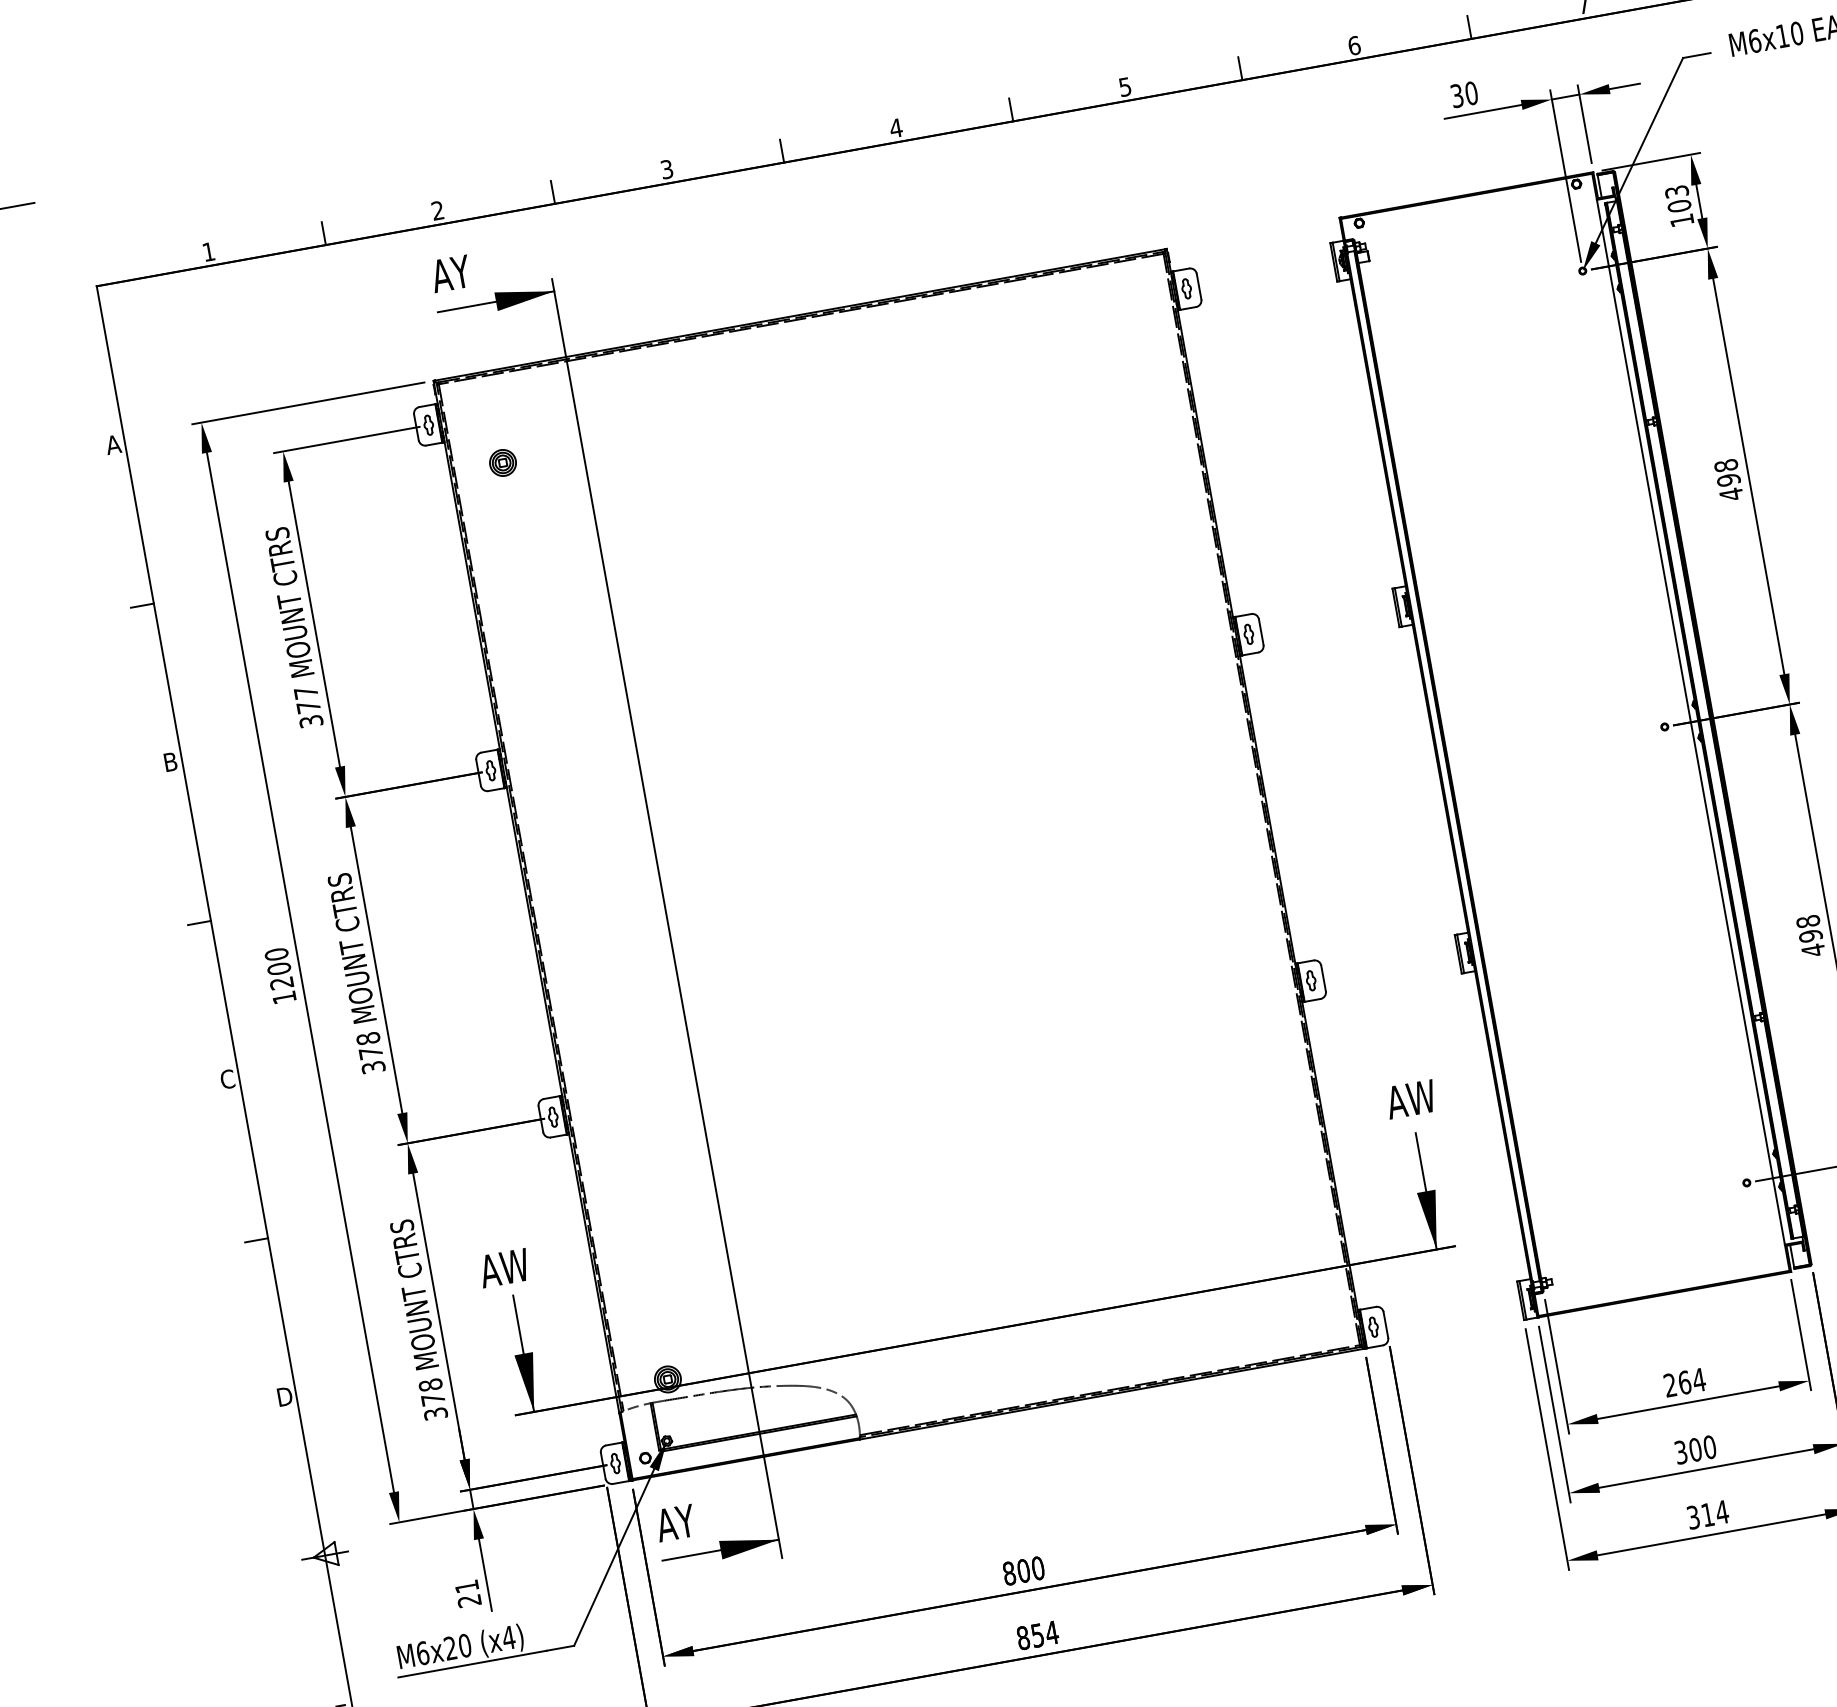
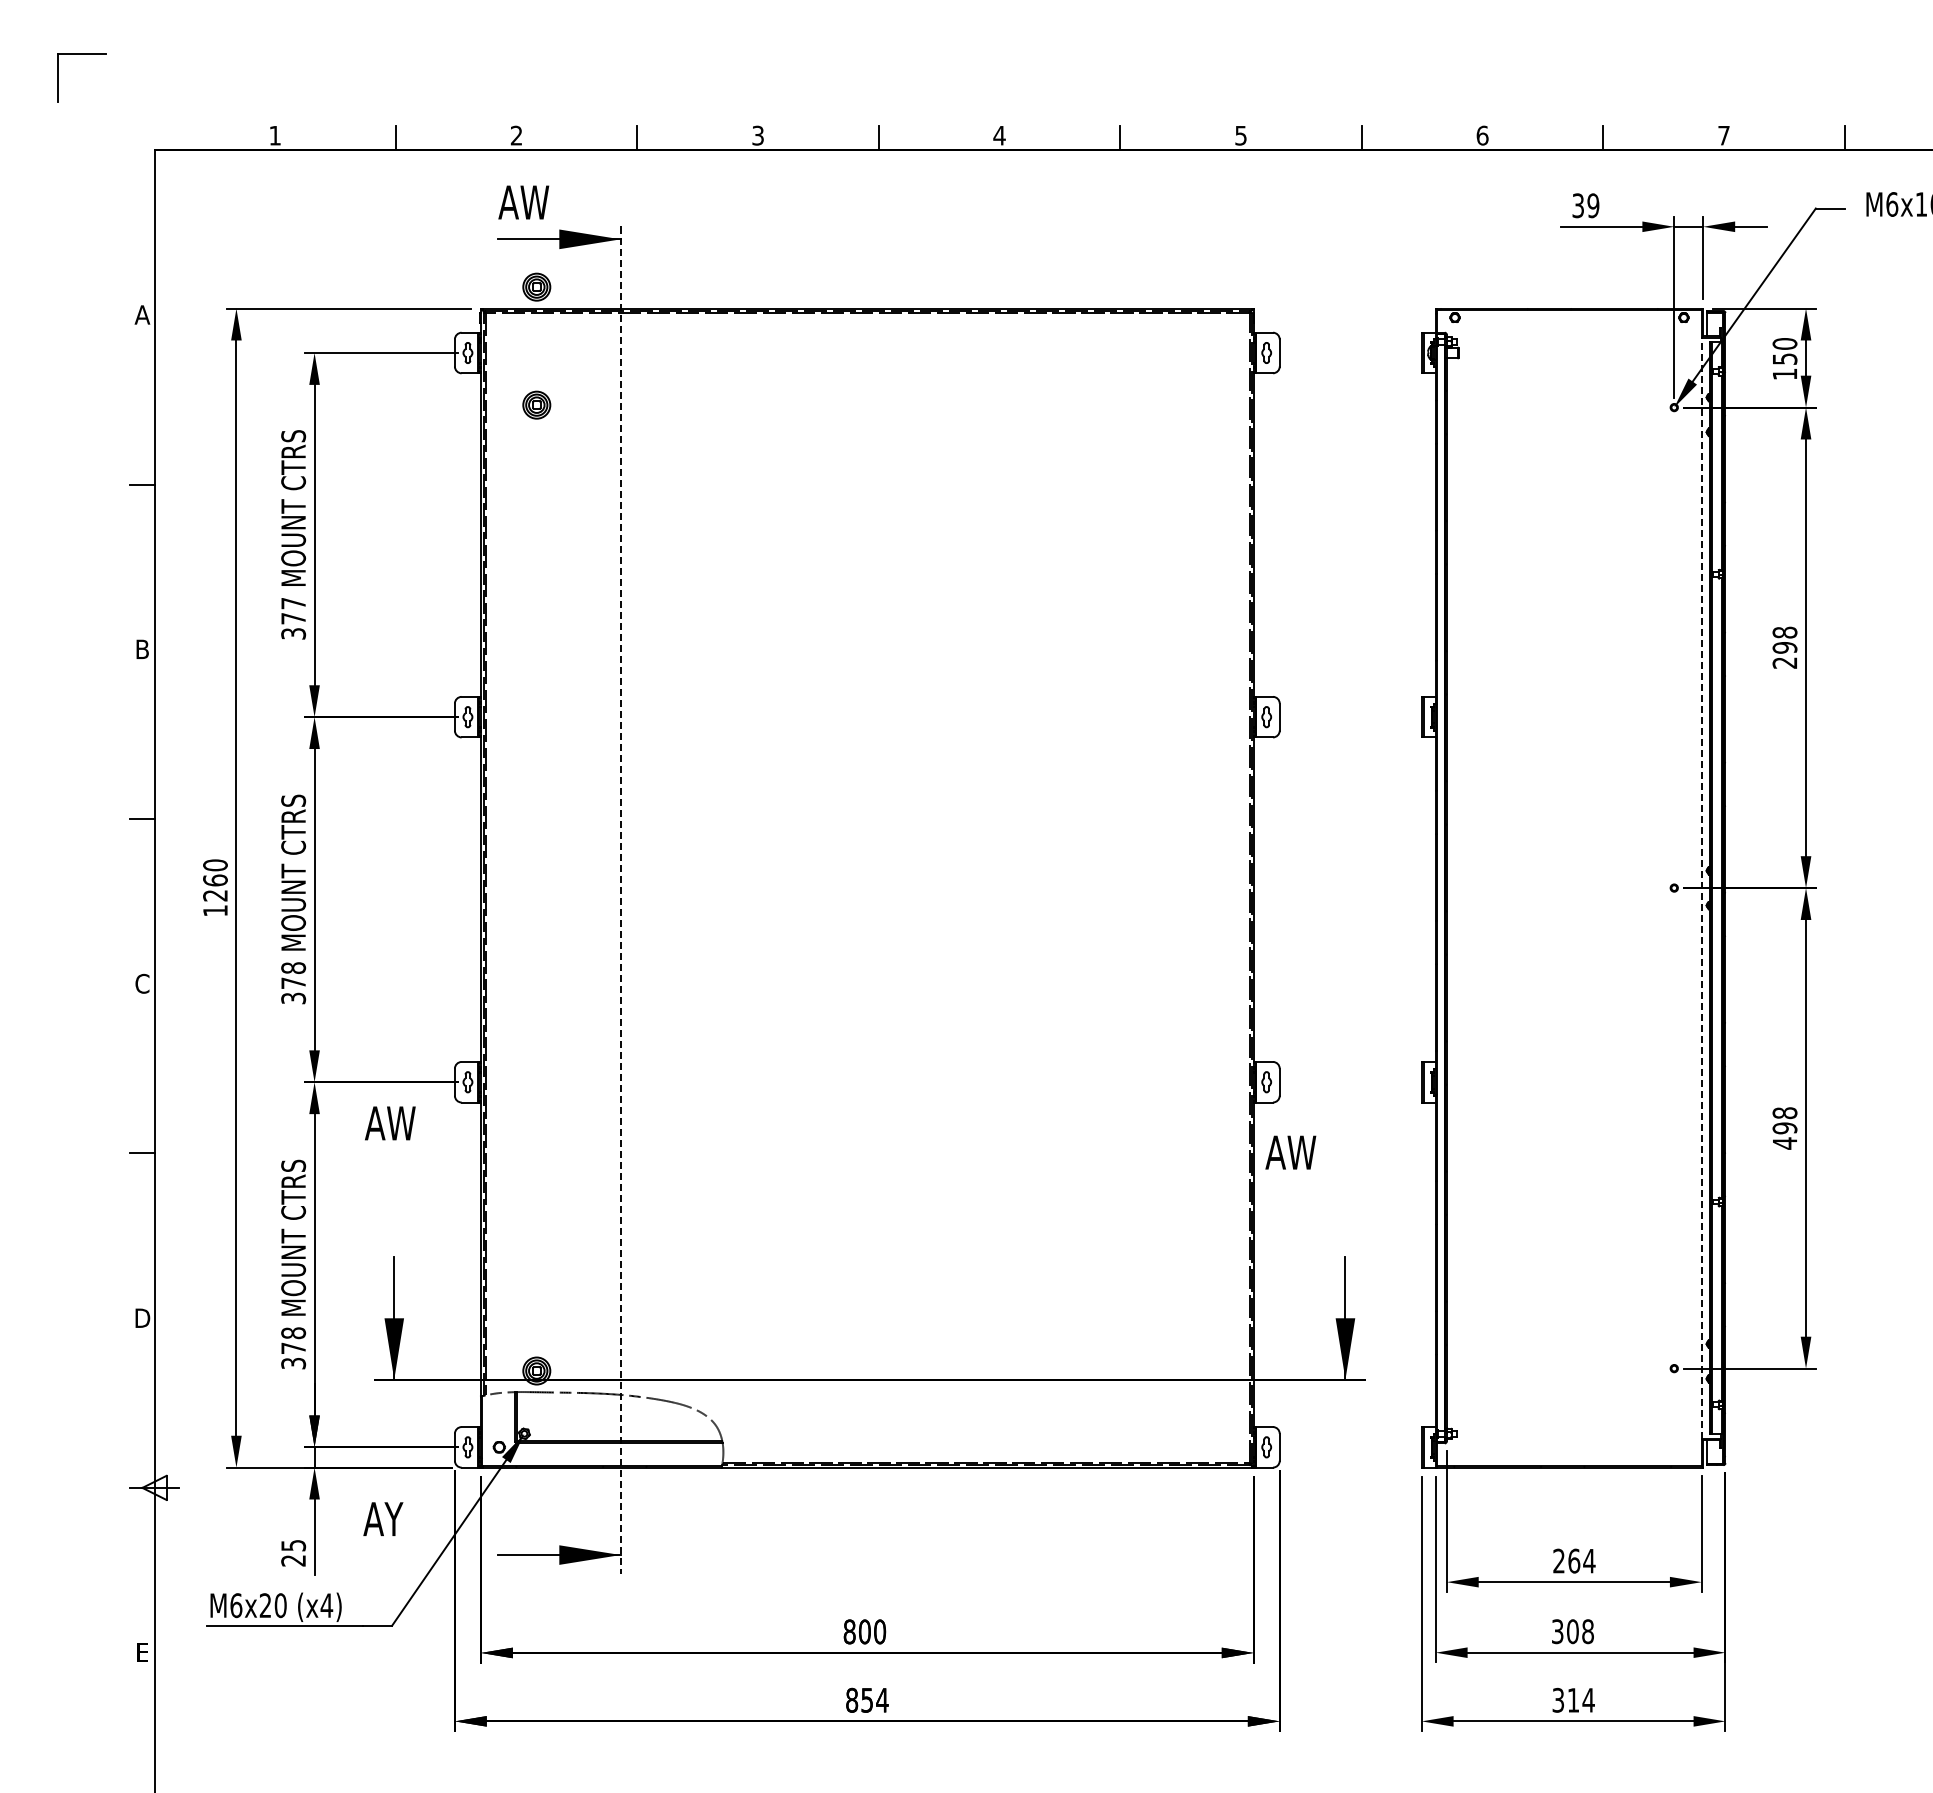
text: (1471, 93) -> (1593, 205), 30 -> 39
text: (1677, 199) -> (1784, 351), 103 -> 150
text: (466, 271) -> (534, 202), AY -> AW
part: (482, 350) -> (536, 286), added
text: (1730, 494) -> (1784, 662), 498 -> 298
line: (1690, 722) -> (1701, 888), solid -> dashed
line: (667, 918) -> (620, 900), solid -> dashed
text: (279, 968) -> (215, 880), 1200 -> 1260
text: (1410, 1099) -> (1290, 1152), moved
text: (504, 1268) -> (390, 1123), moved
text: (1710, 1447) -> (1588, 1631), 300 -> 308
text: (675, 1522) -> (383, 1518), moved
text: (466, 1586) -> (293, 1545), 21 -> 25

